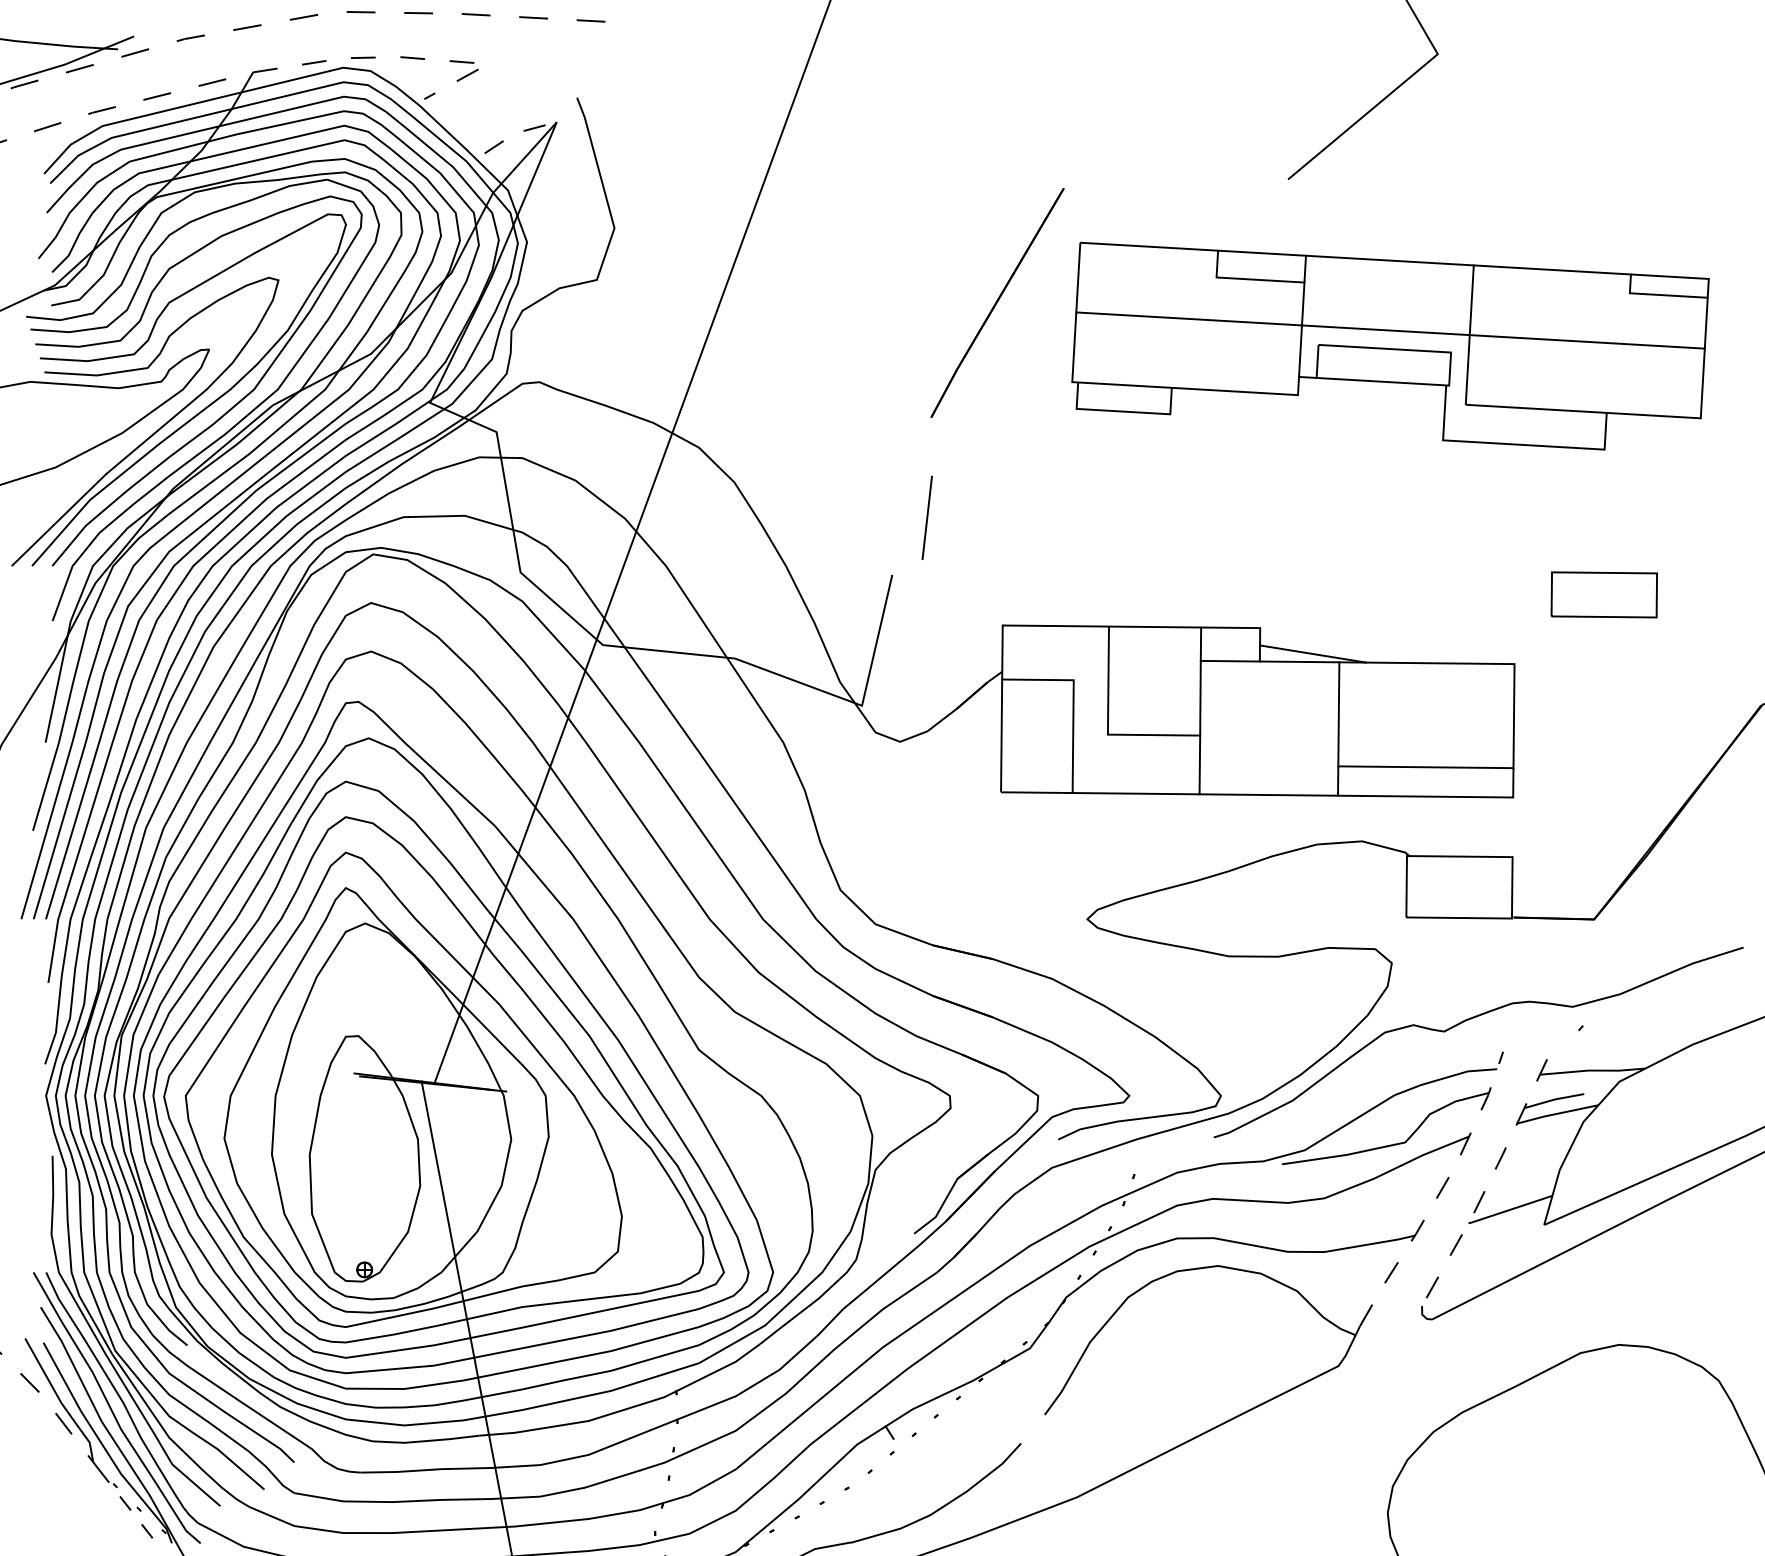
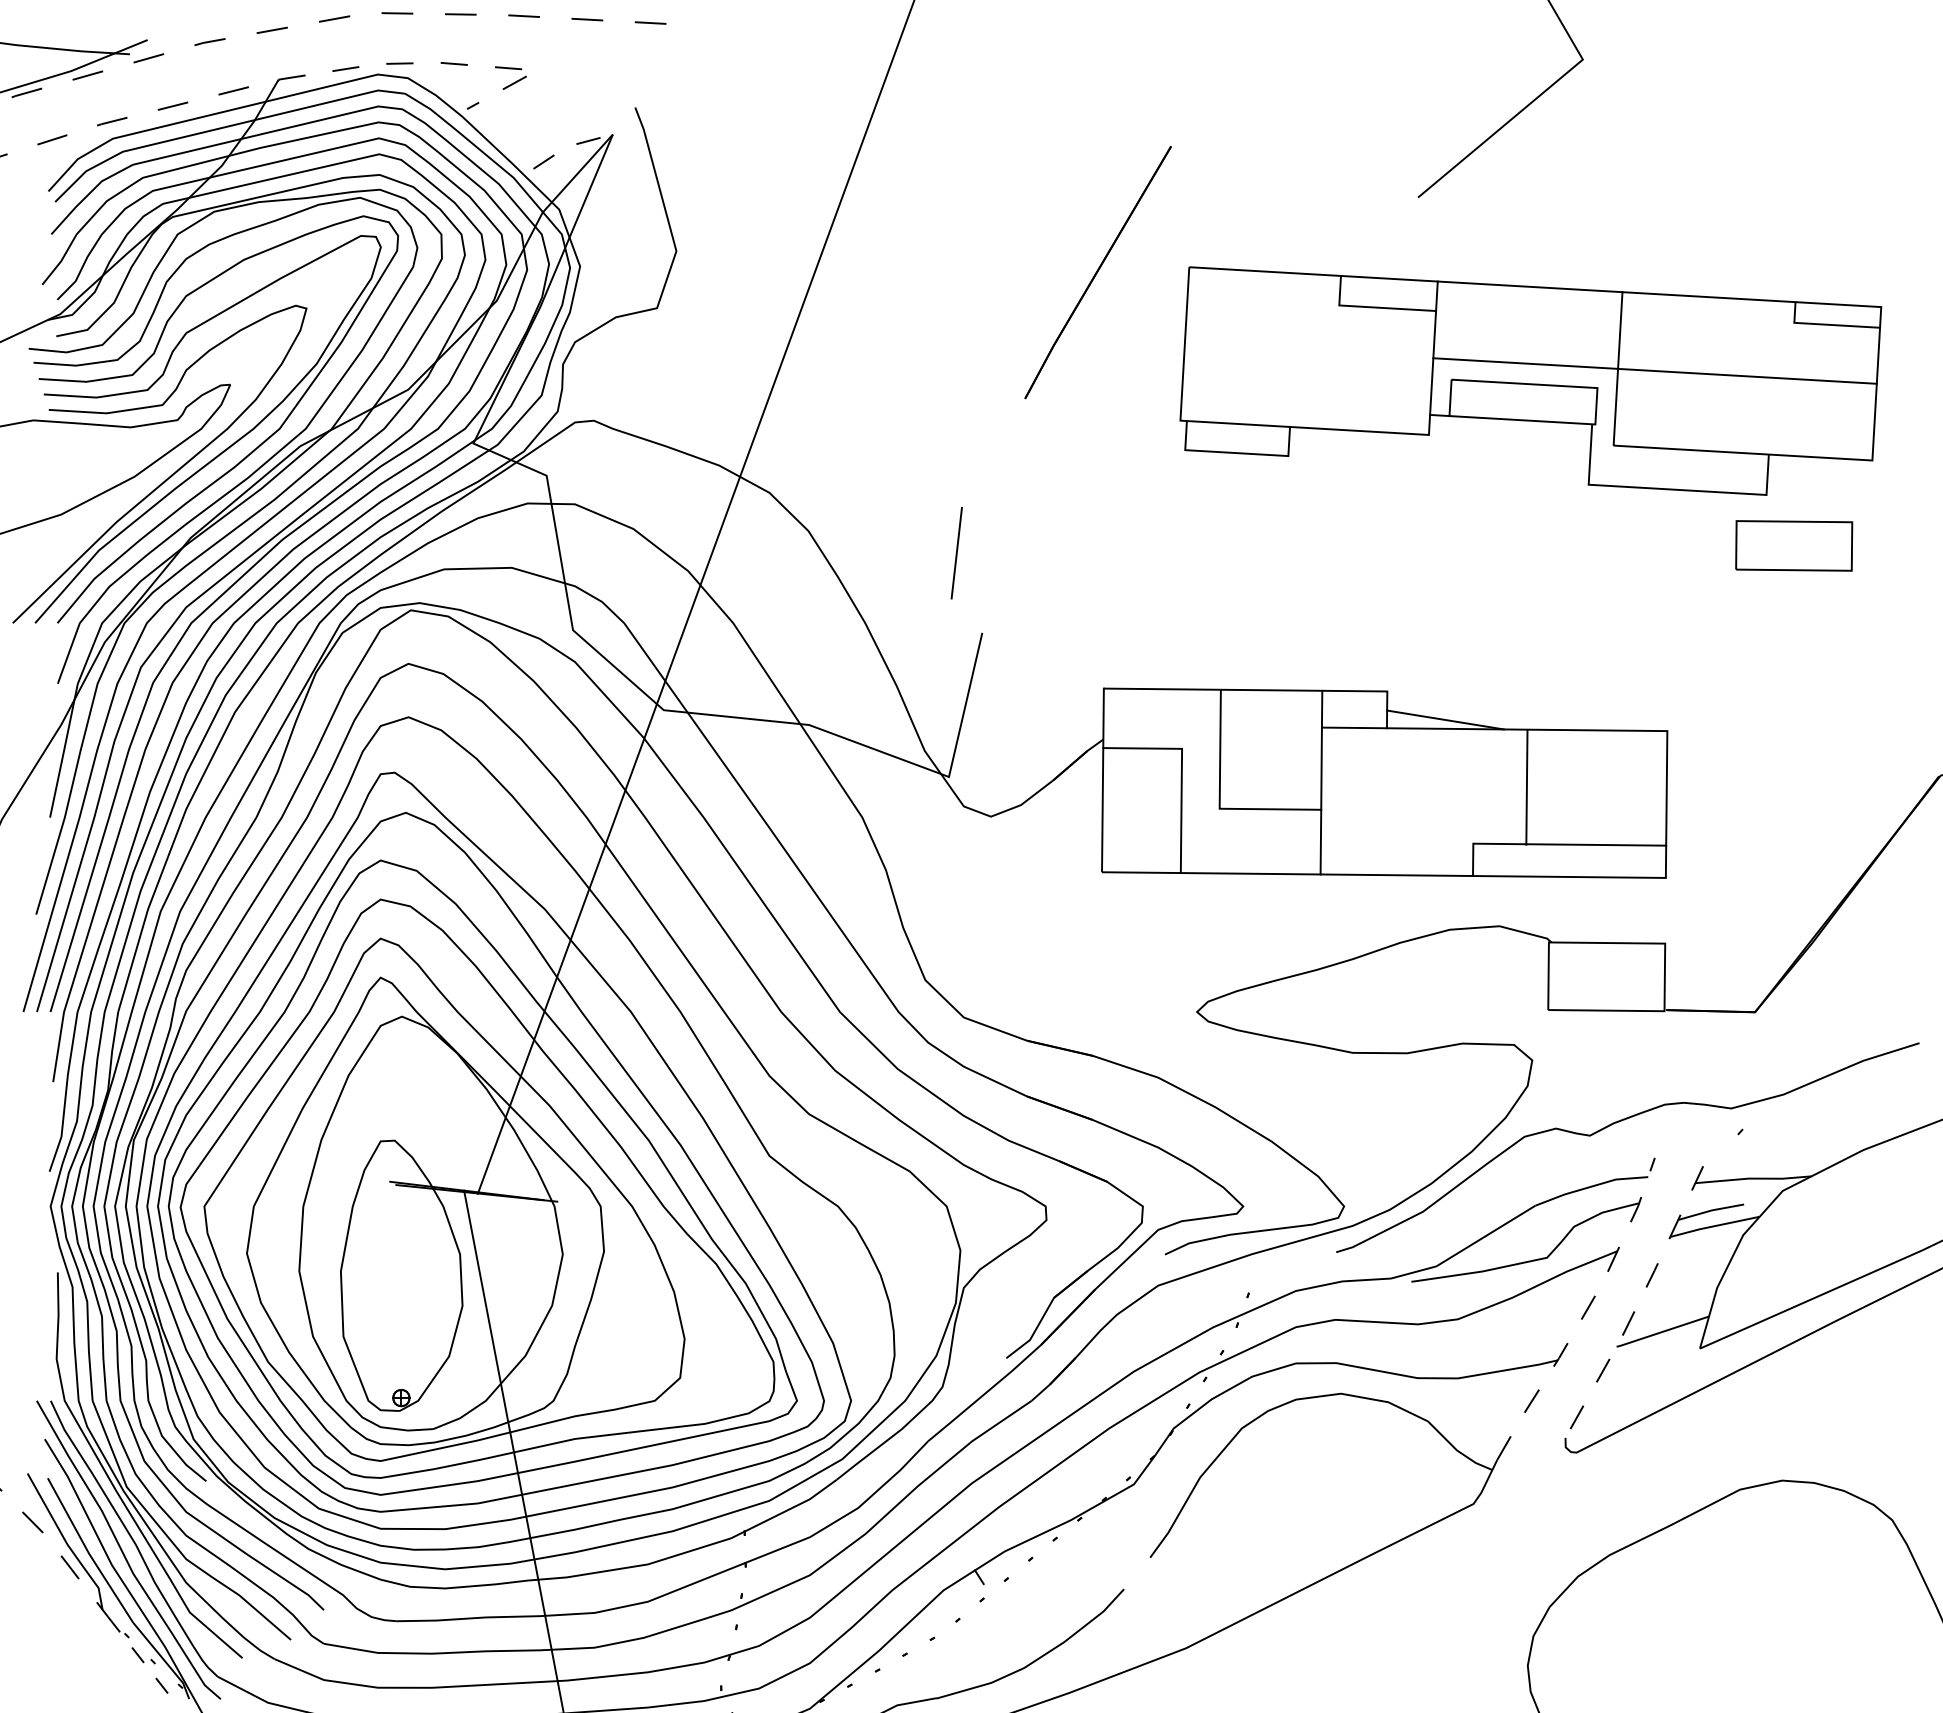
part: (996, 302) -> (1097, 272), moved
line: (1188, 318) -> (1308, 350), removed
line: (927, 517) -> (956, 552), moved
part: (1604, 594) -> (1794, 545), moved
line: (1338, 714) -> (1526, 787), moved

